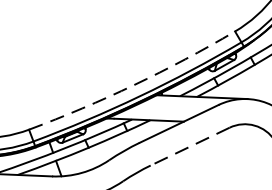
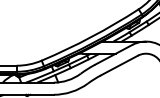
arc: (134, 85) -> (91, 37), dashed -> solid
line: (188, 146) -> (118, 65), dashed -> solid

